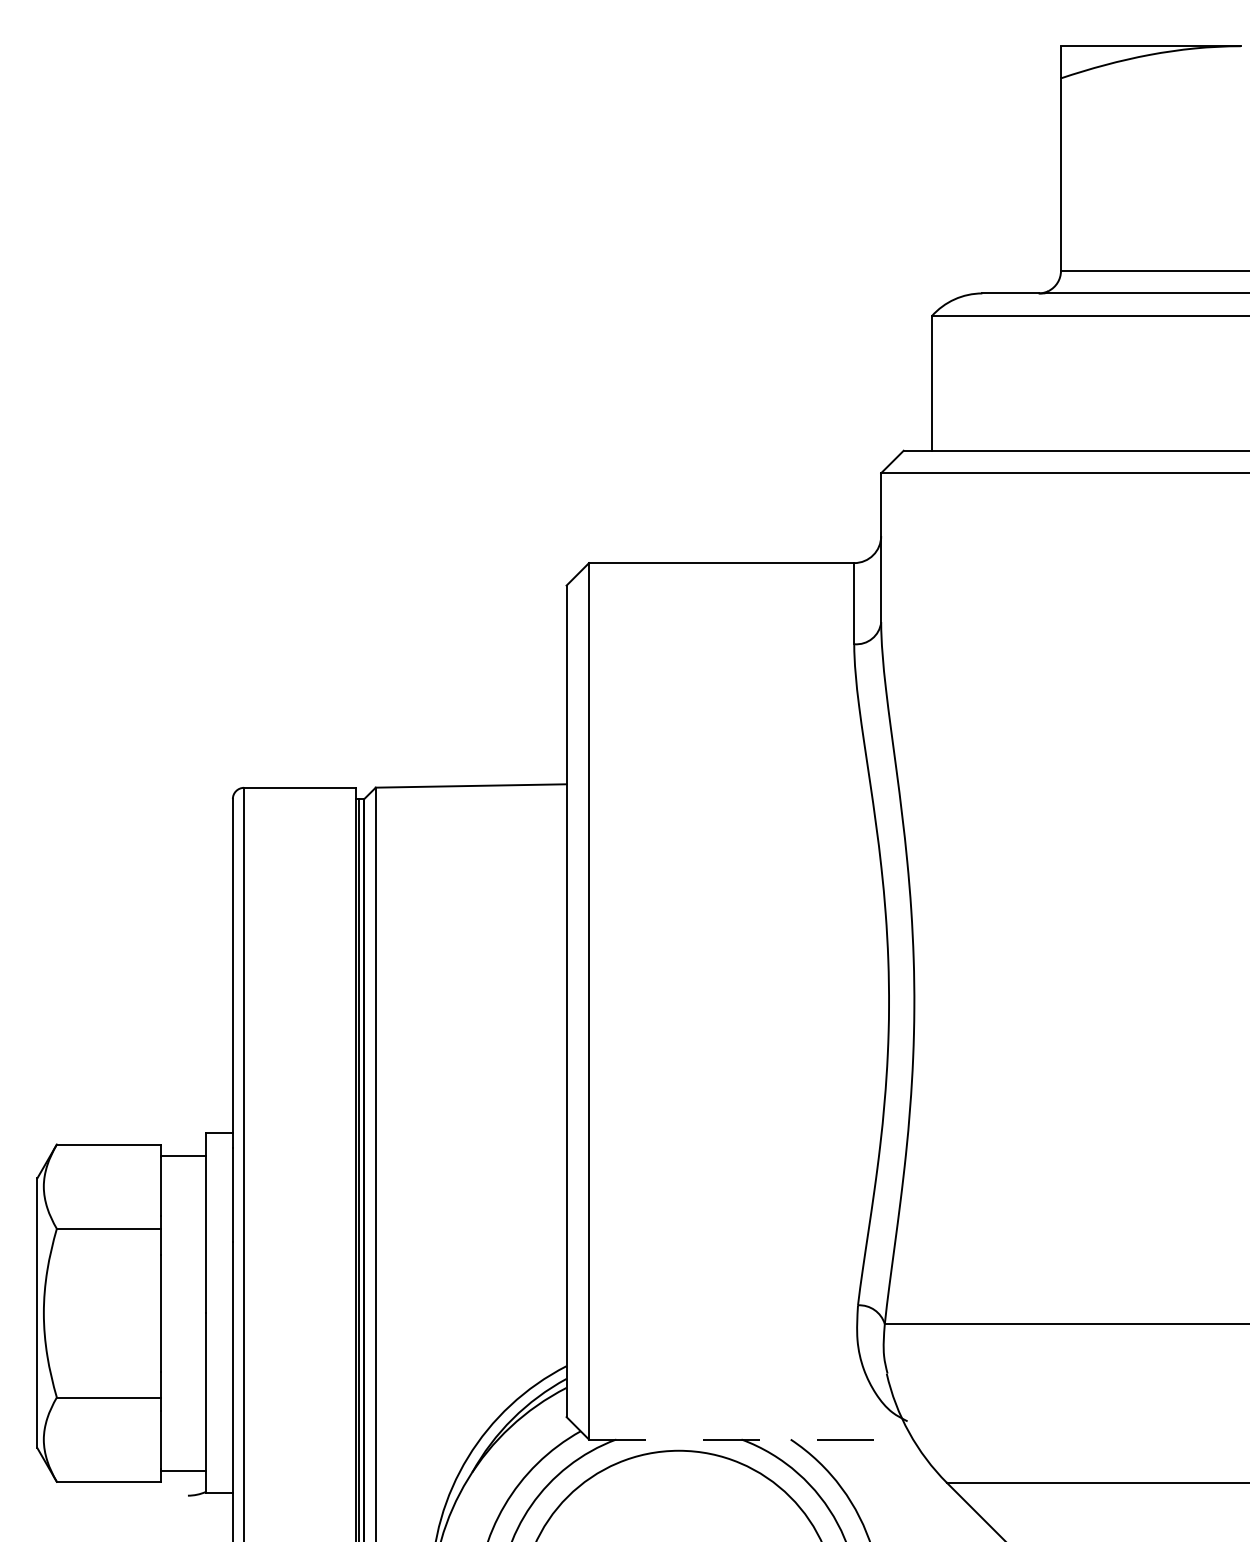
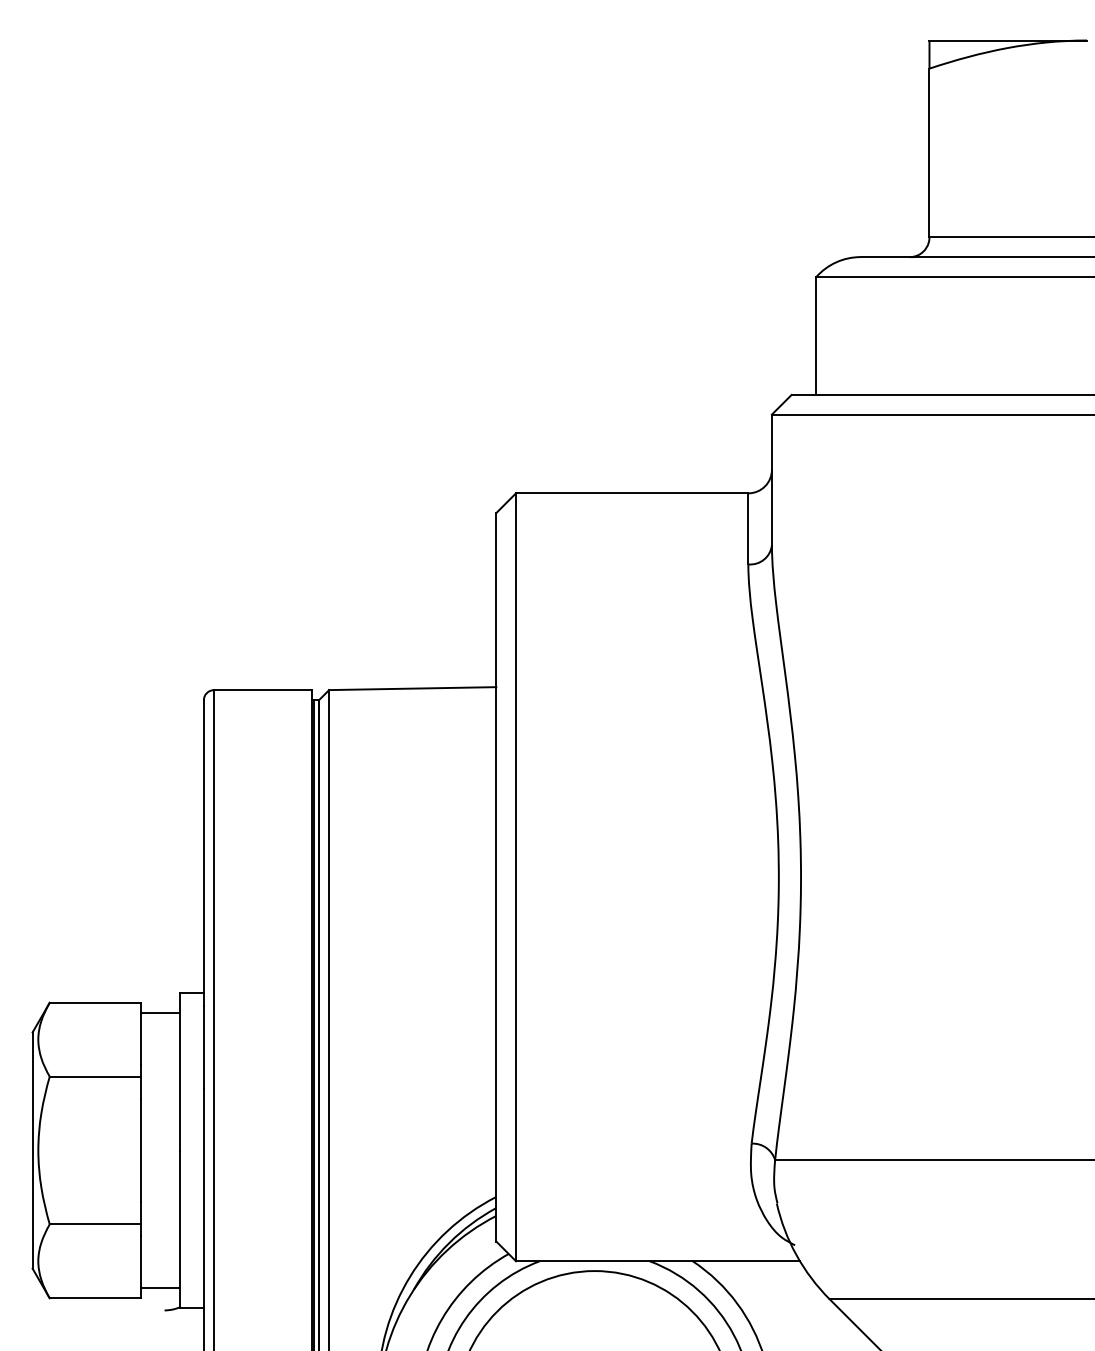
line: (751, 1439) -> (658, 1261), dashed -> solid

